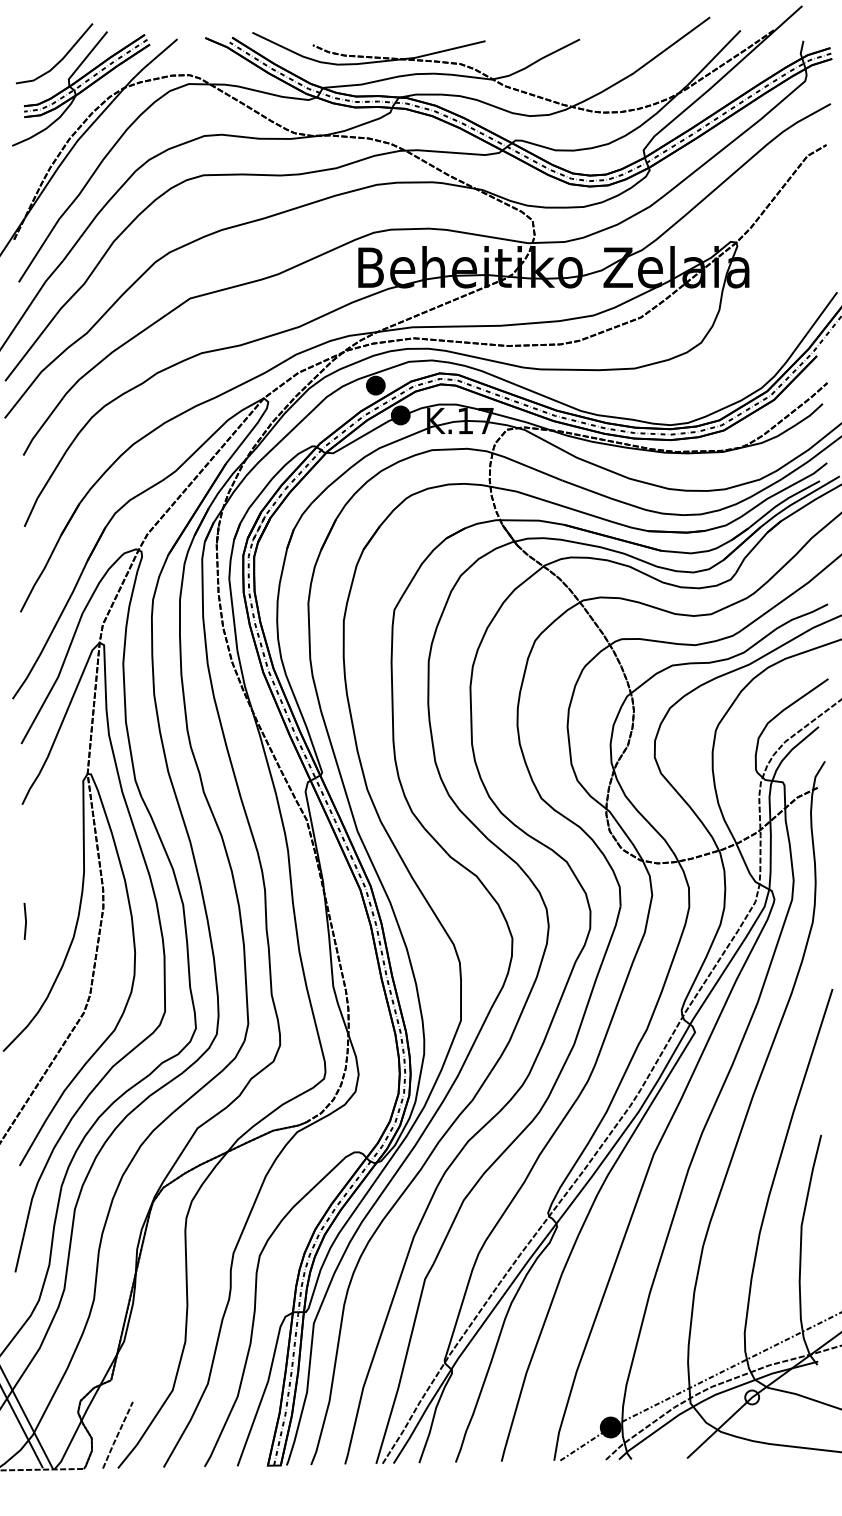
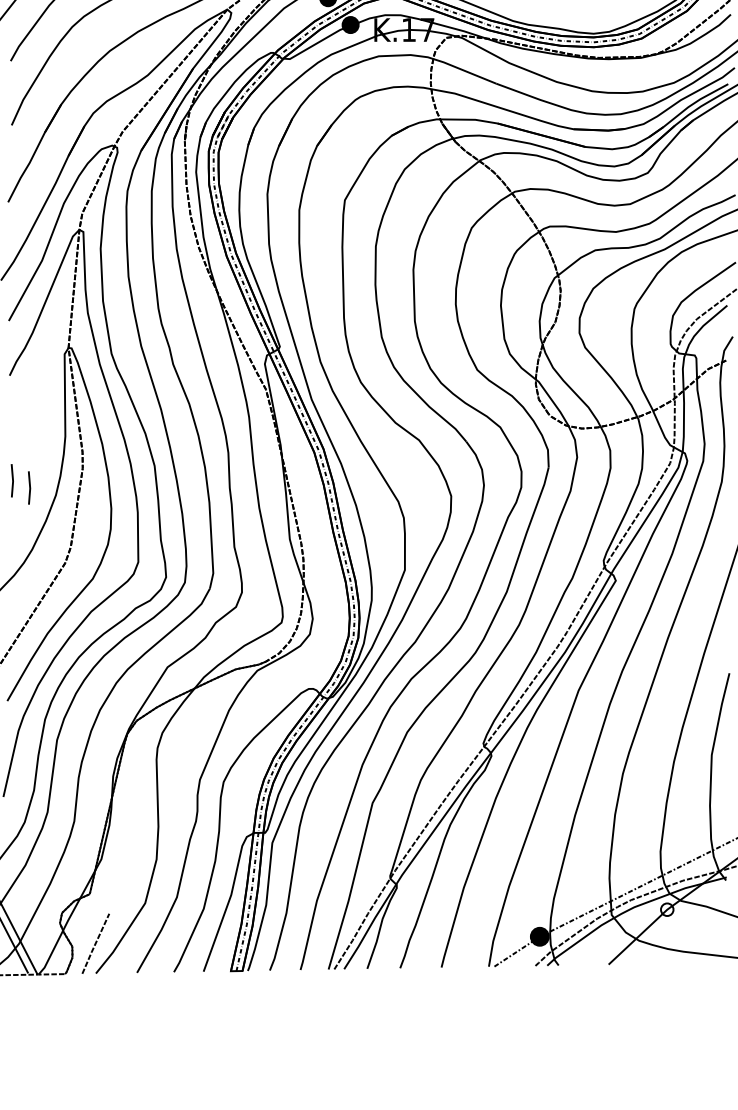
line: (44, 928) -> (29, 487), added

